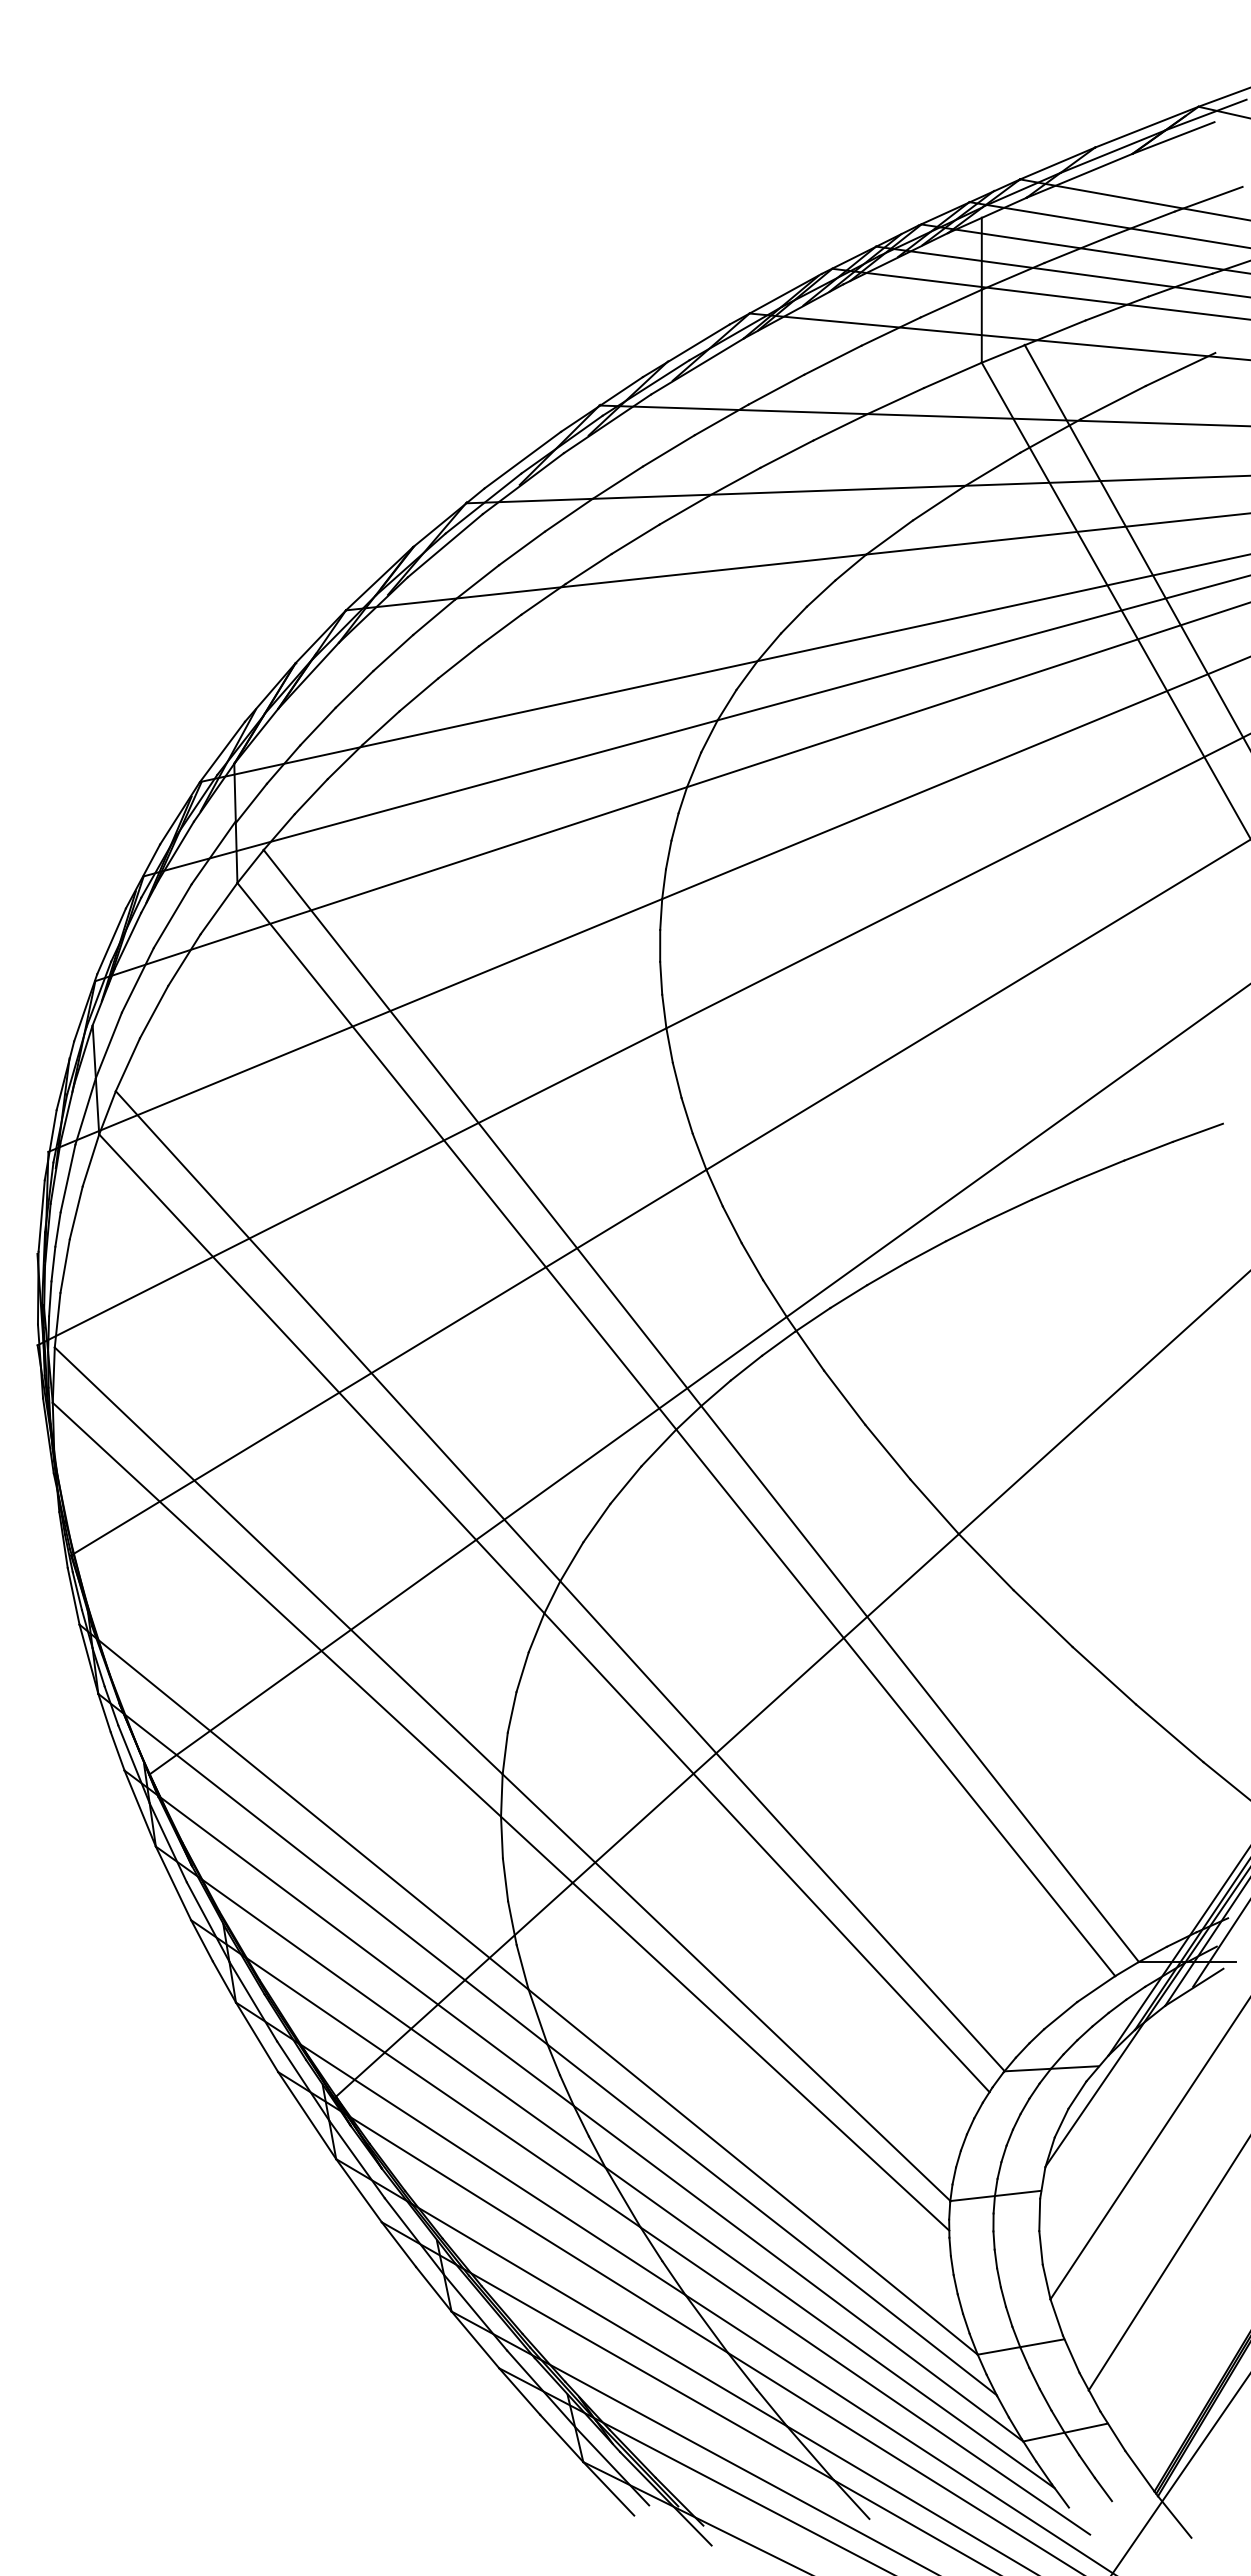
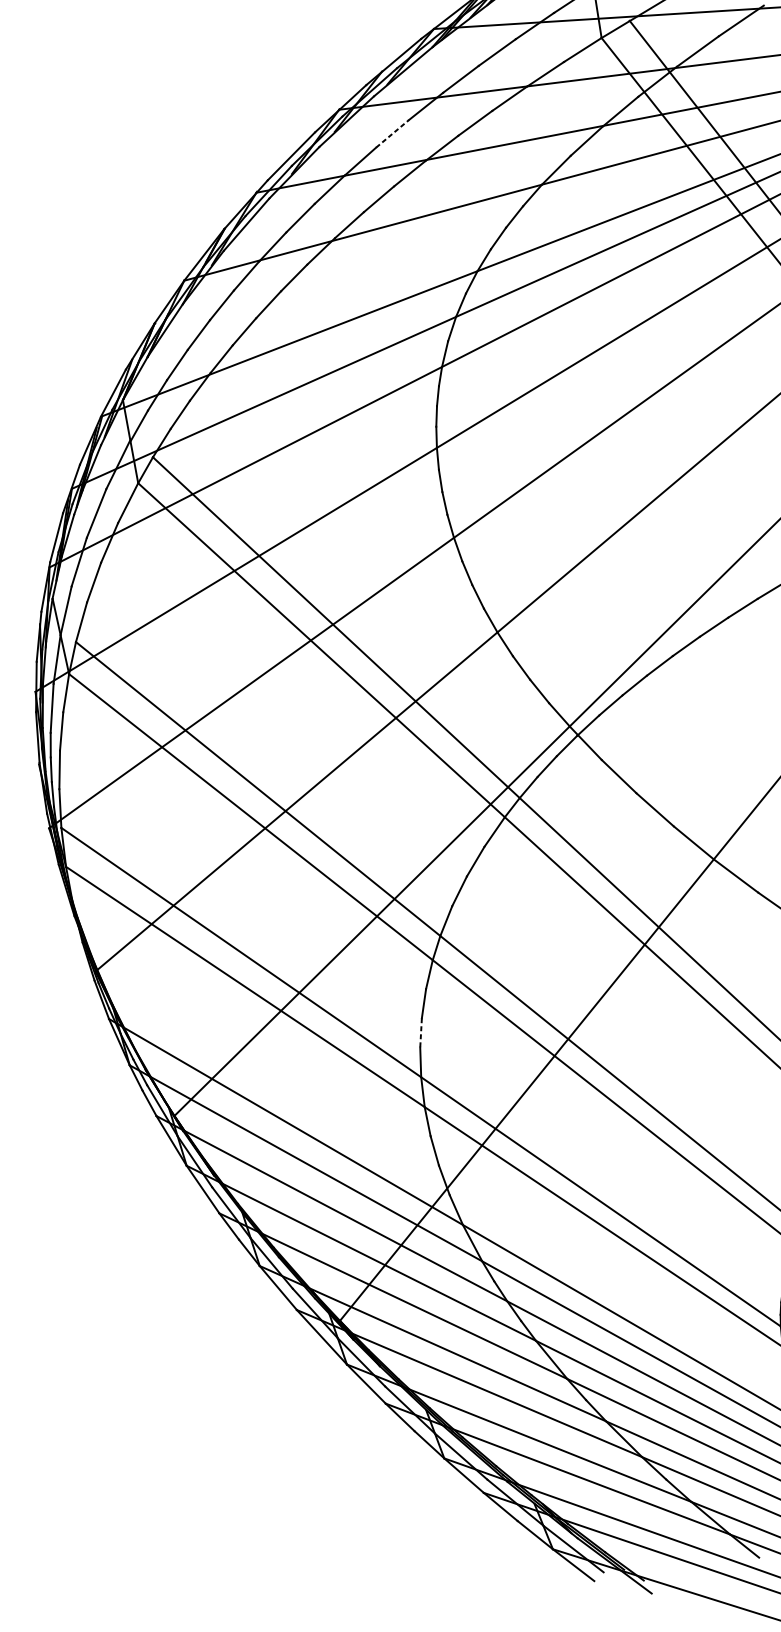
line: (669, 450) -> (392, 133), solid -> dashed
line: (512, 1712) -> (421, 1032), solid -> dashed

